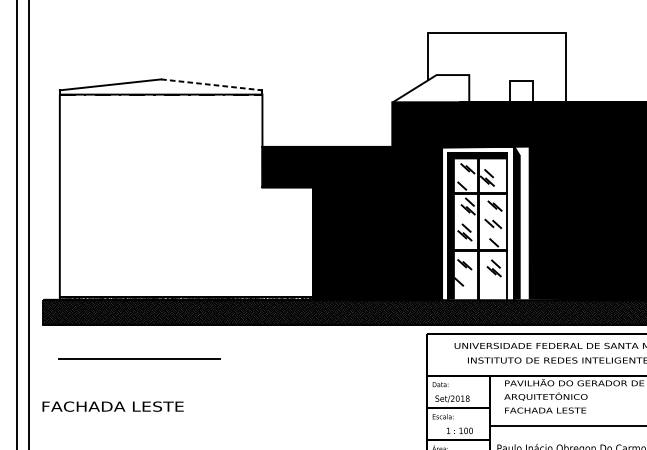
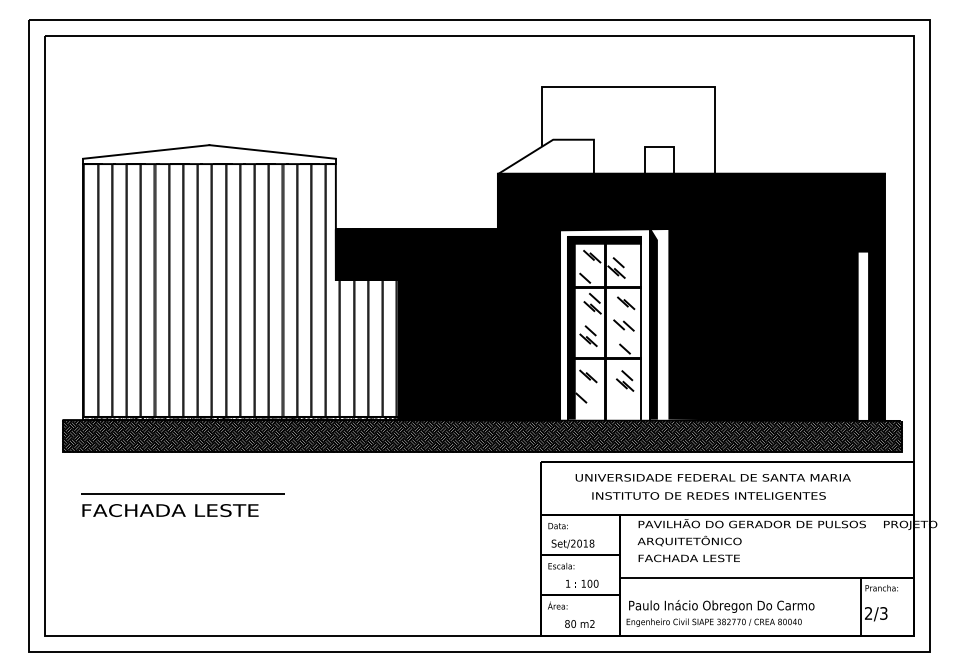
line: (211, 84) -> (272, 151), dashed -> solid
hatch: (186, 195) -> (240, 290), added
text: (113, 406) -> (170, 510), moved

